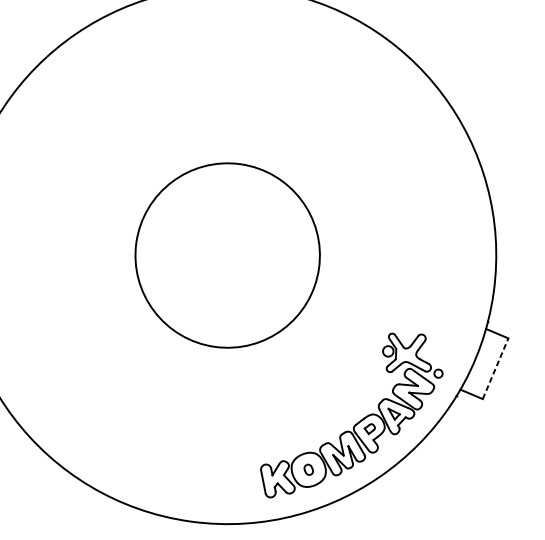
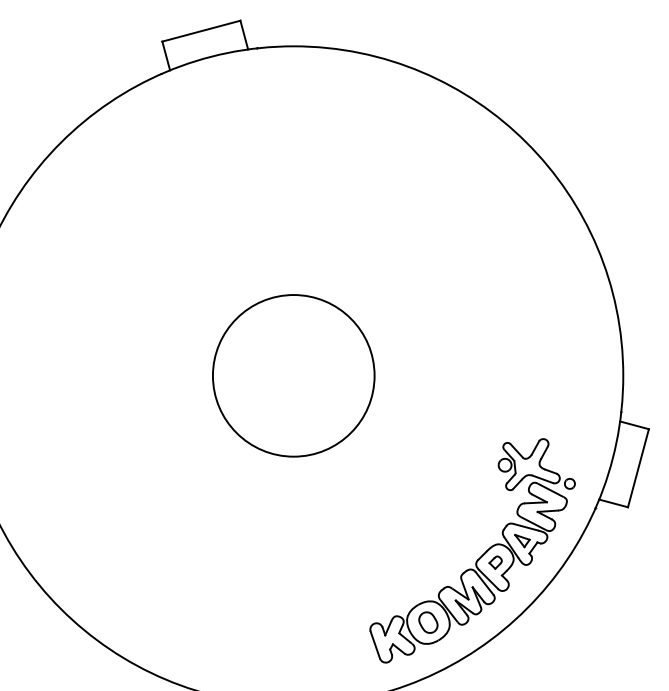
circle: (227, 255) -> (293, 375), size x0.71
line: (495, 368) -> (638, 467), dashed -> solid
part: (308, 469) -> (428, 622), size x1.67

